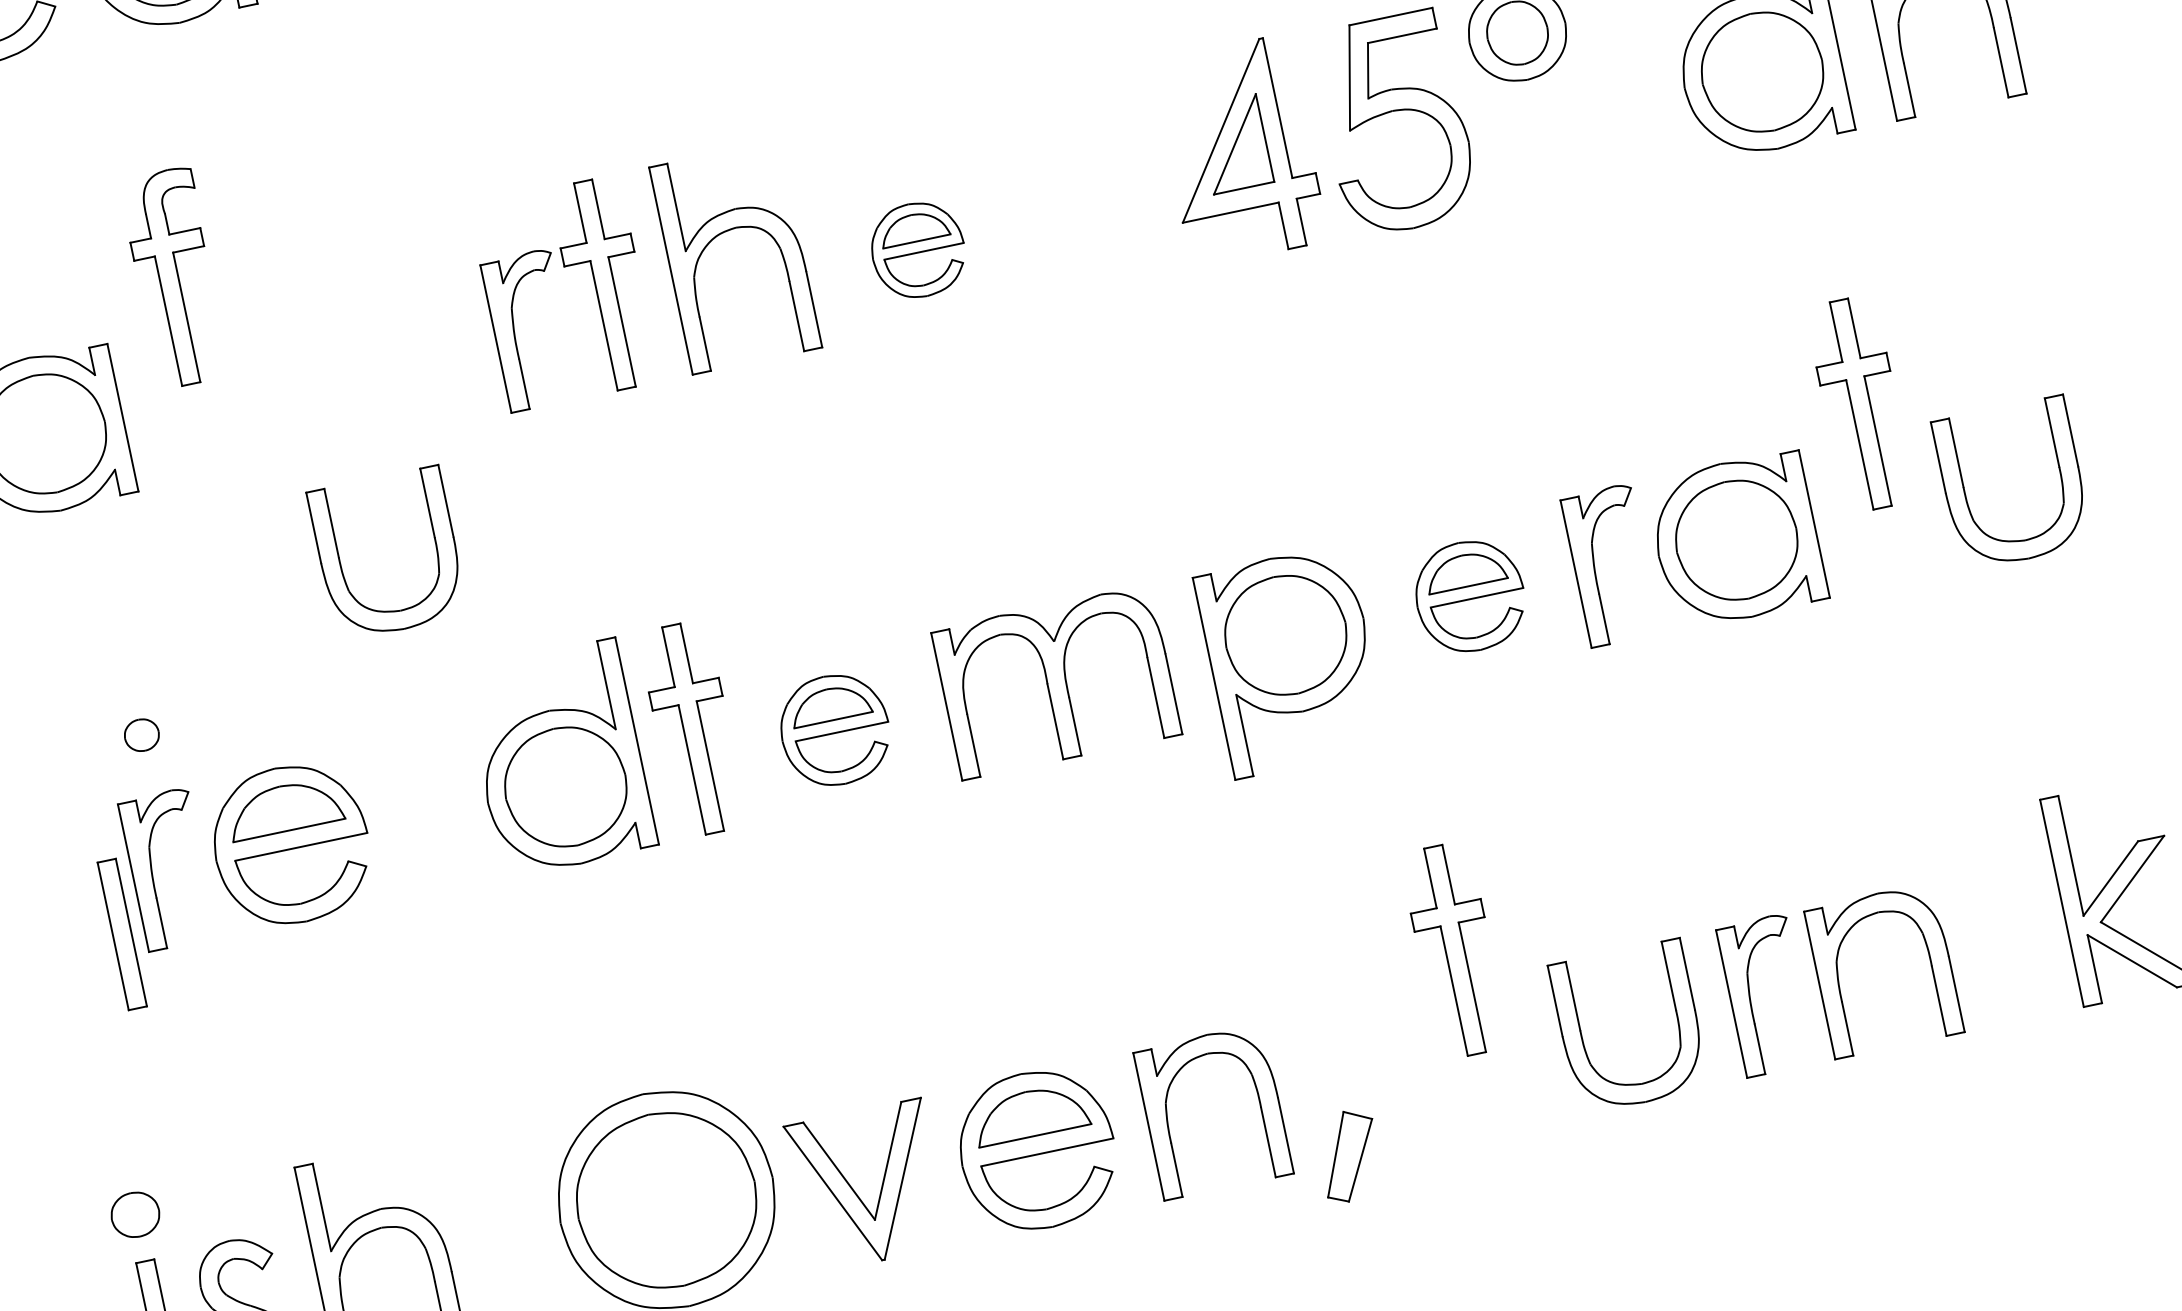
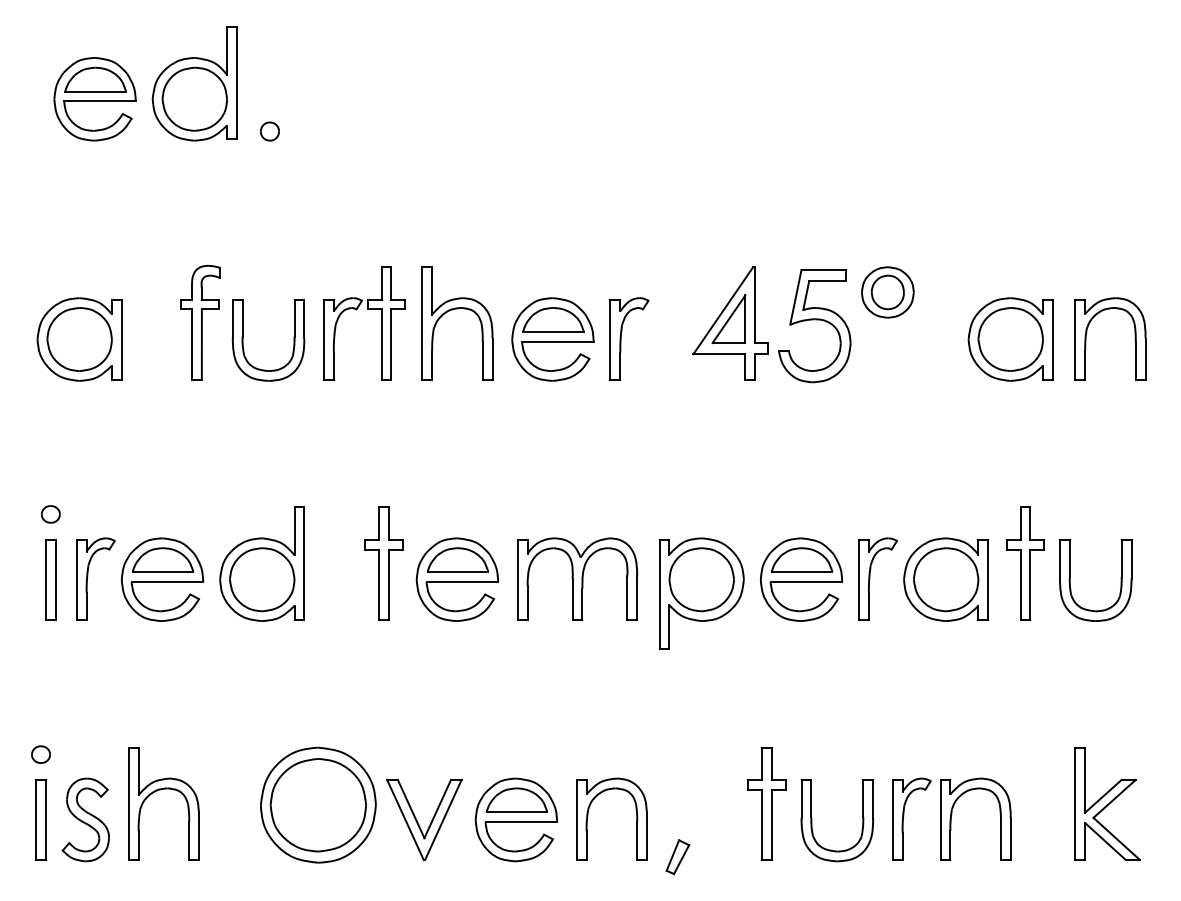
part: (1044, 221) -> (621, 338), added
part: (917, 250) -> (552, 339), size x1.67
part: (175, 277) -> (200, 322), moved
part: (1860, 403) -> (1025, 563), moved
part: (342, 564) -> (243, 340), moved
part: (1469, 596) -> (801, 579), size x1.43
part: (833, 730) -> (456, 579), size x1.43
part: (141, 735) -> (50, 514), moved
part: (558, 757) -> (261, 563), moved
part: (121, 934) -> (50, 579), moved
part: (1453, 950) -> (766, 803), moved
part: (1349, 1157) -> (677, 857), size x0.71
part: (134, 1214) -> (40, 754), size x0.71

